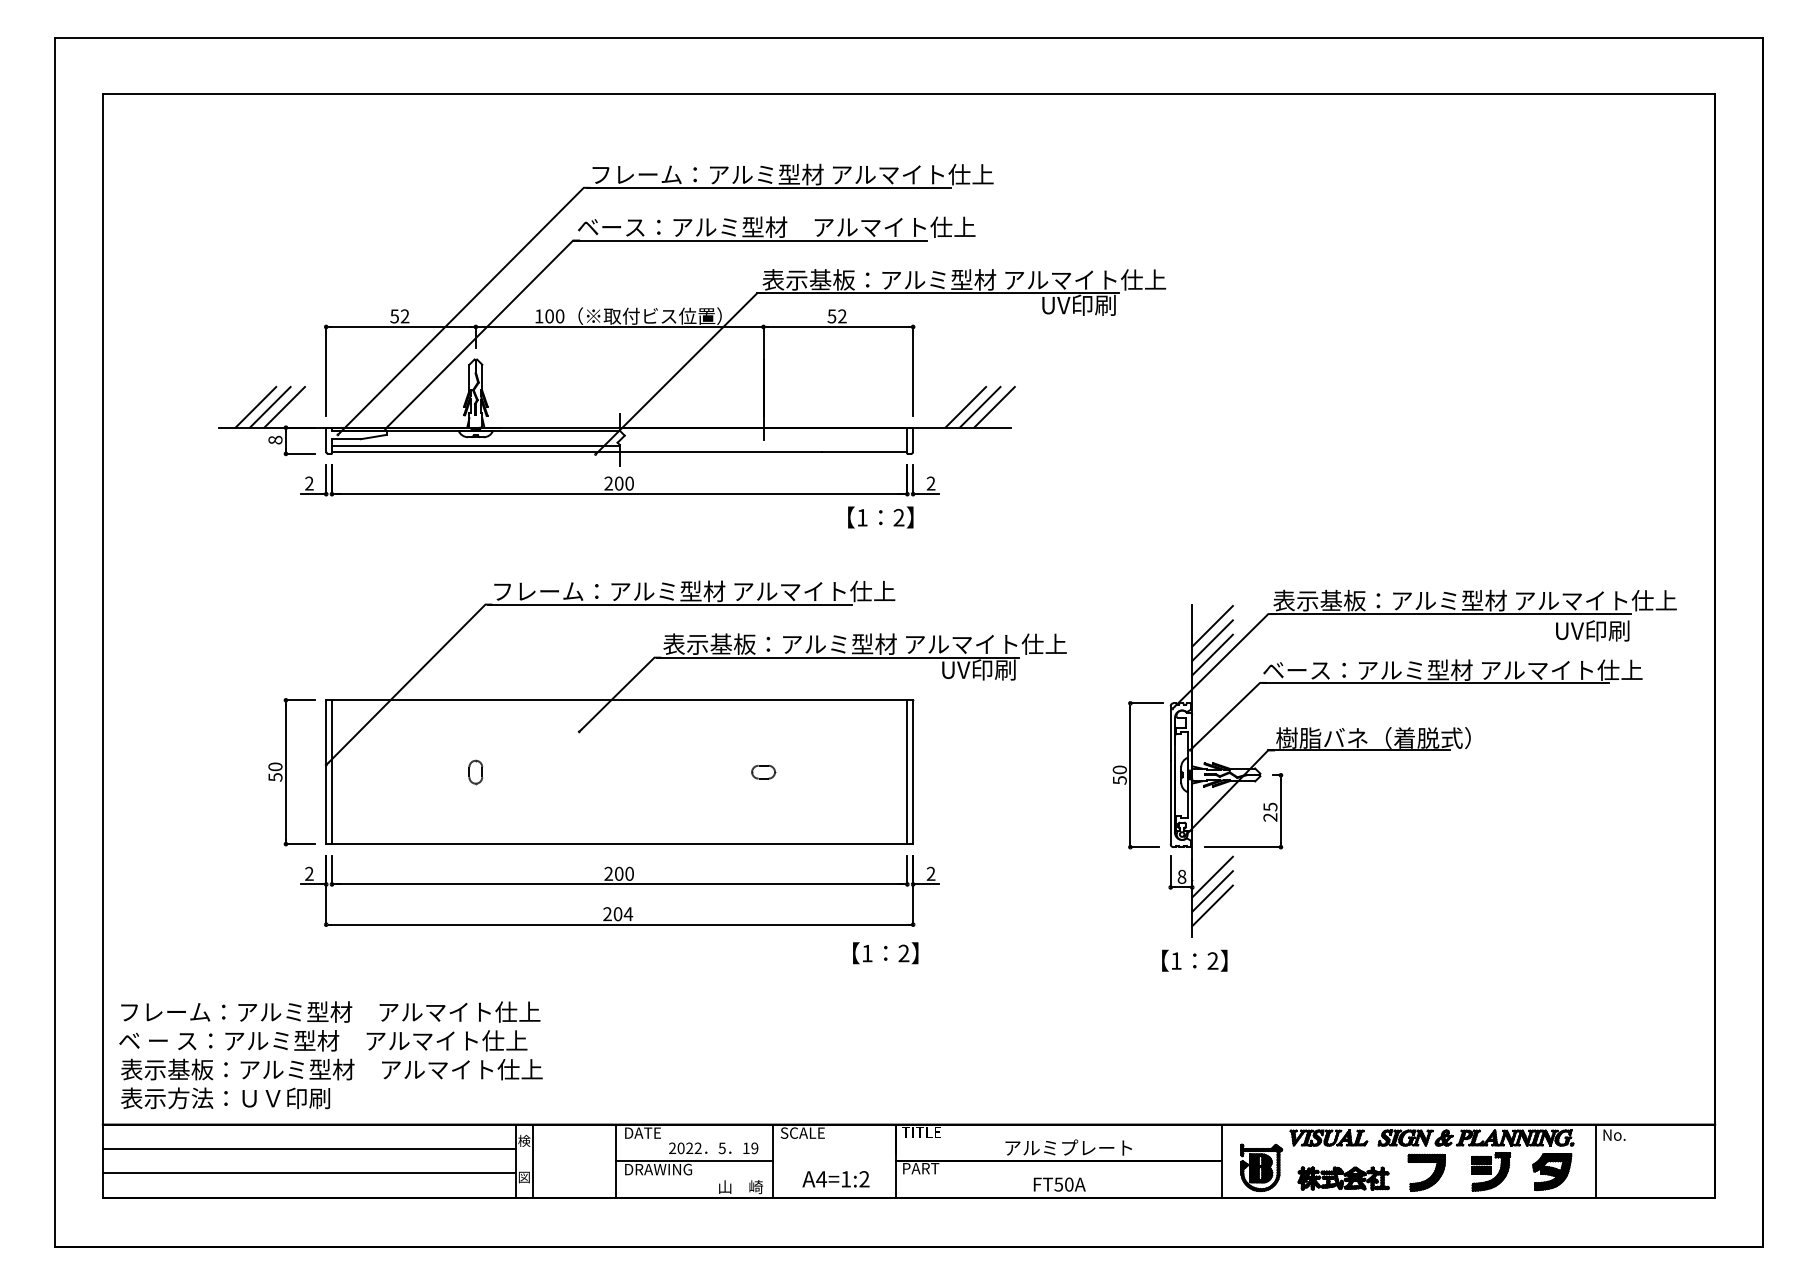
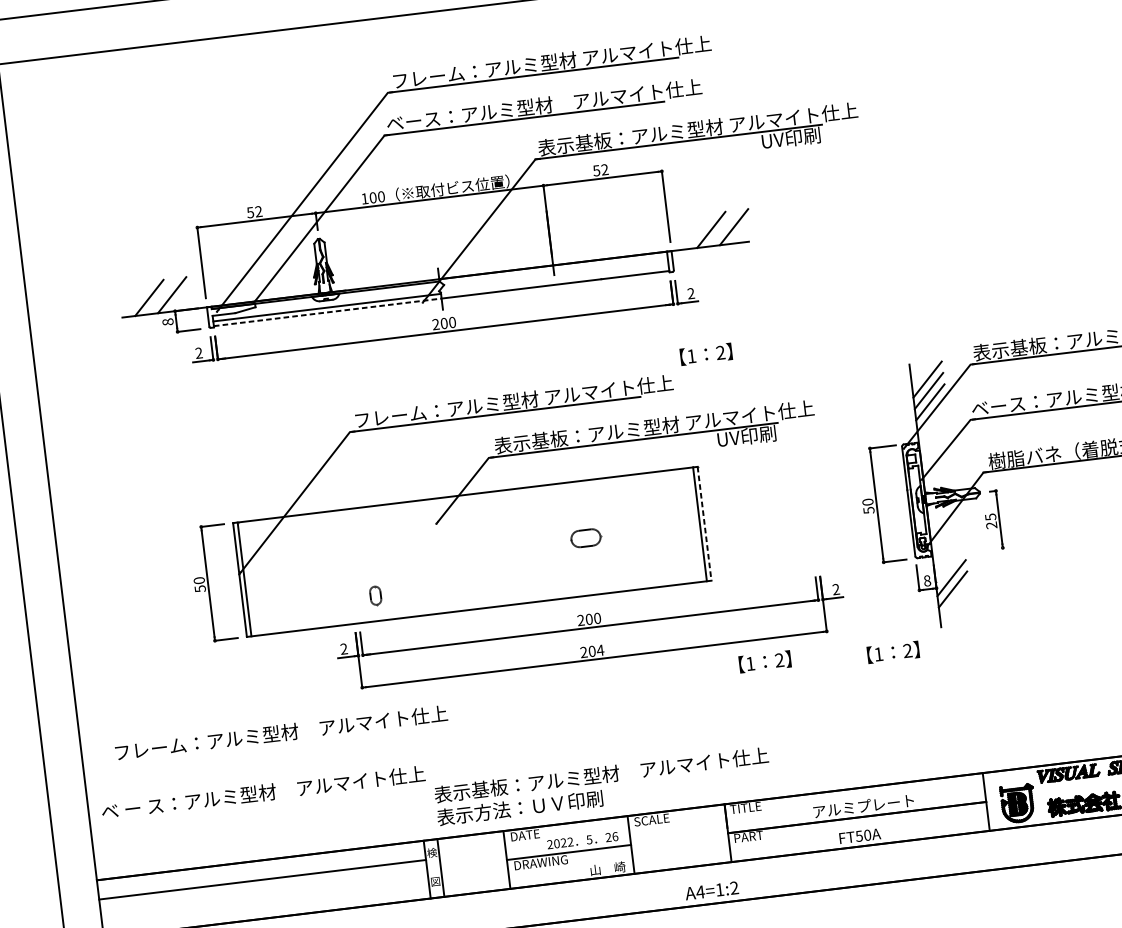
line: (269, 406) -> (160, 295), removed
line: (979, 406) -> (722, 227), removed
line: (475, 452) -> (327, 312), solid -> dashed
text: (880, 517) -> (706, 354), moved
part: (763, 771) -> (586, 537), size x1.6
part: (475, 772) -> (375, 595), moved
line: (913, 772) -> (704, 523), solid -> dashed
line: (1242, 847) -> (972, 551), removed
part: (619, 890) -> (591, 632), moved
line: (1212, 905) -> (954, 600), removed
text: (885, 953) -> (764, 662), moved
text: (1194, 960) -> (893, 652), moved
text: (330, 1011) -> (281, 732), moved
text: (331, 1083) -> (602, 786), moved
text: (750, 1148) -> (611, 837), 19 -> 26
line: (308, 1173) -> (264, 899), removed
text: (835, 1179) -> (711, 891), moved

